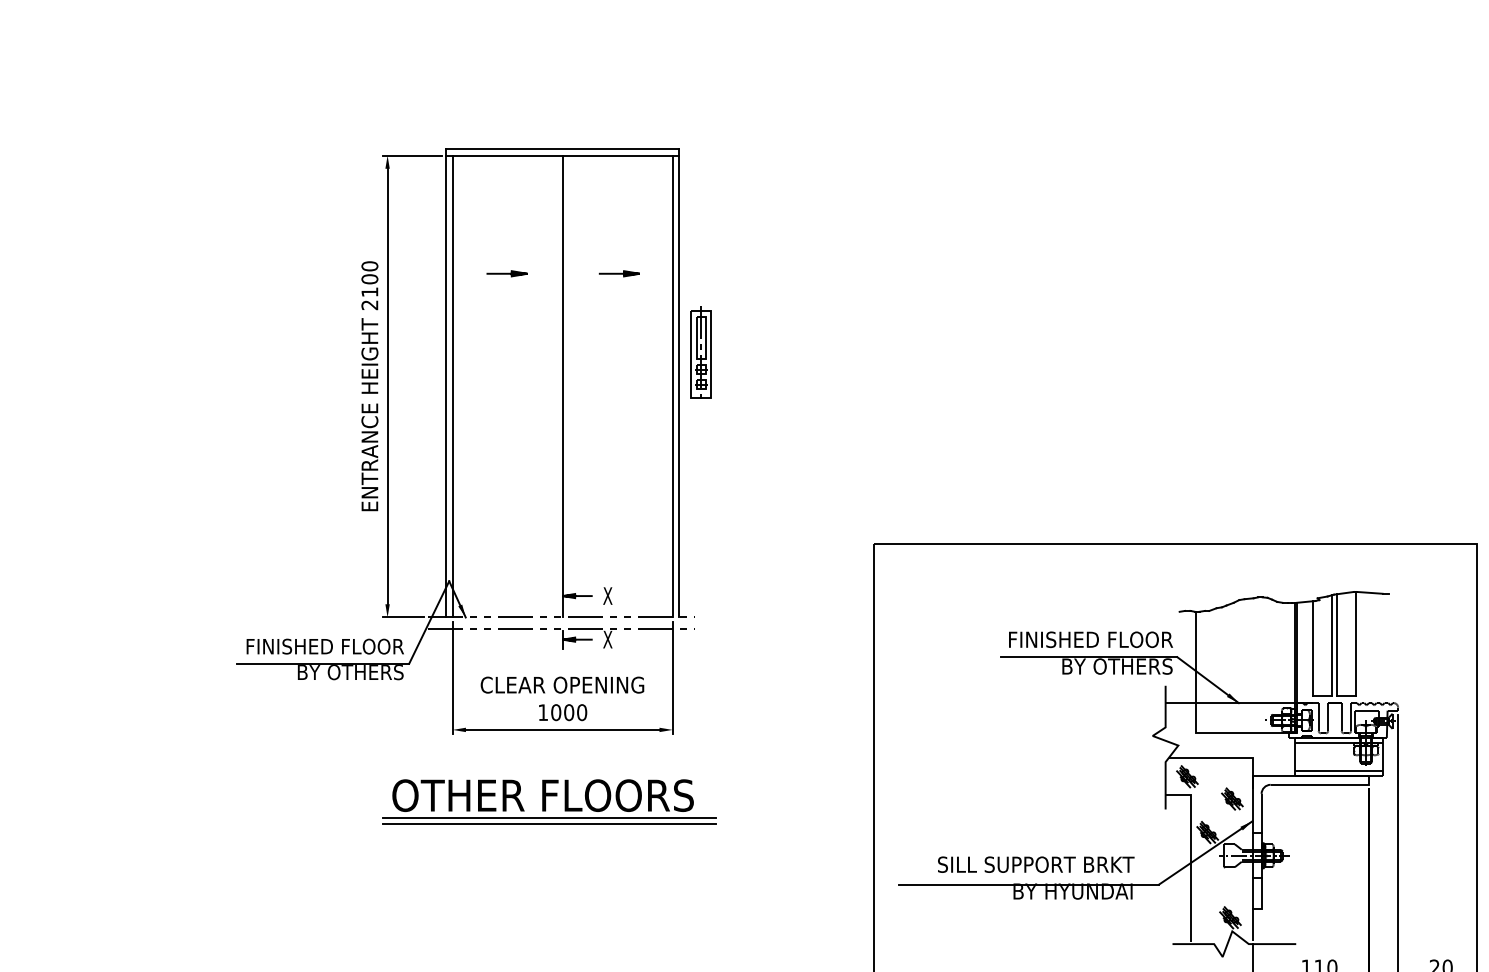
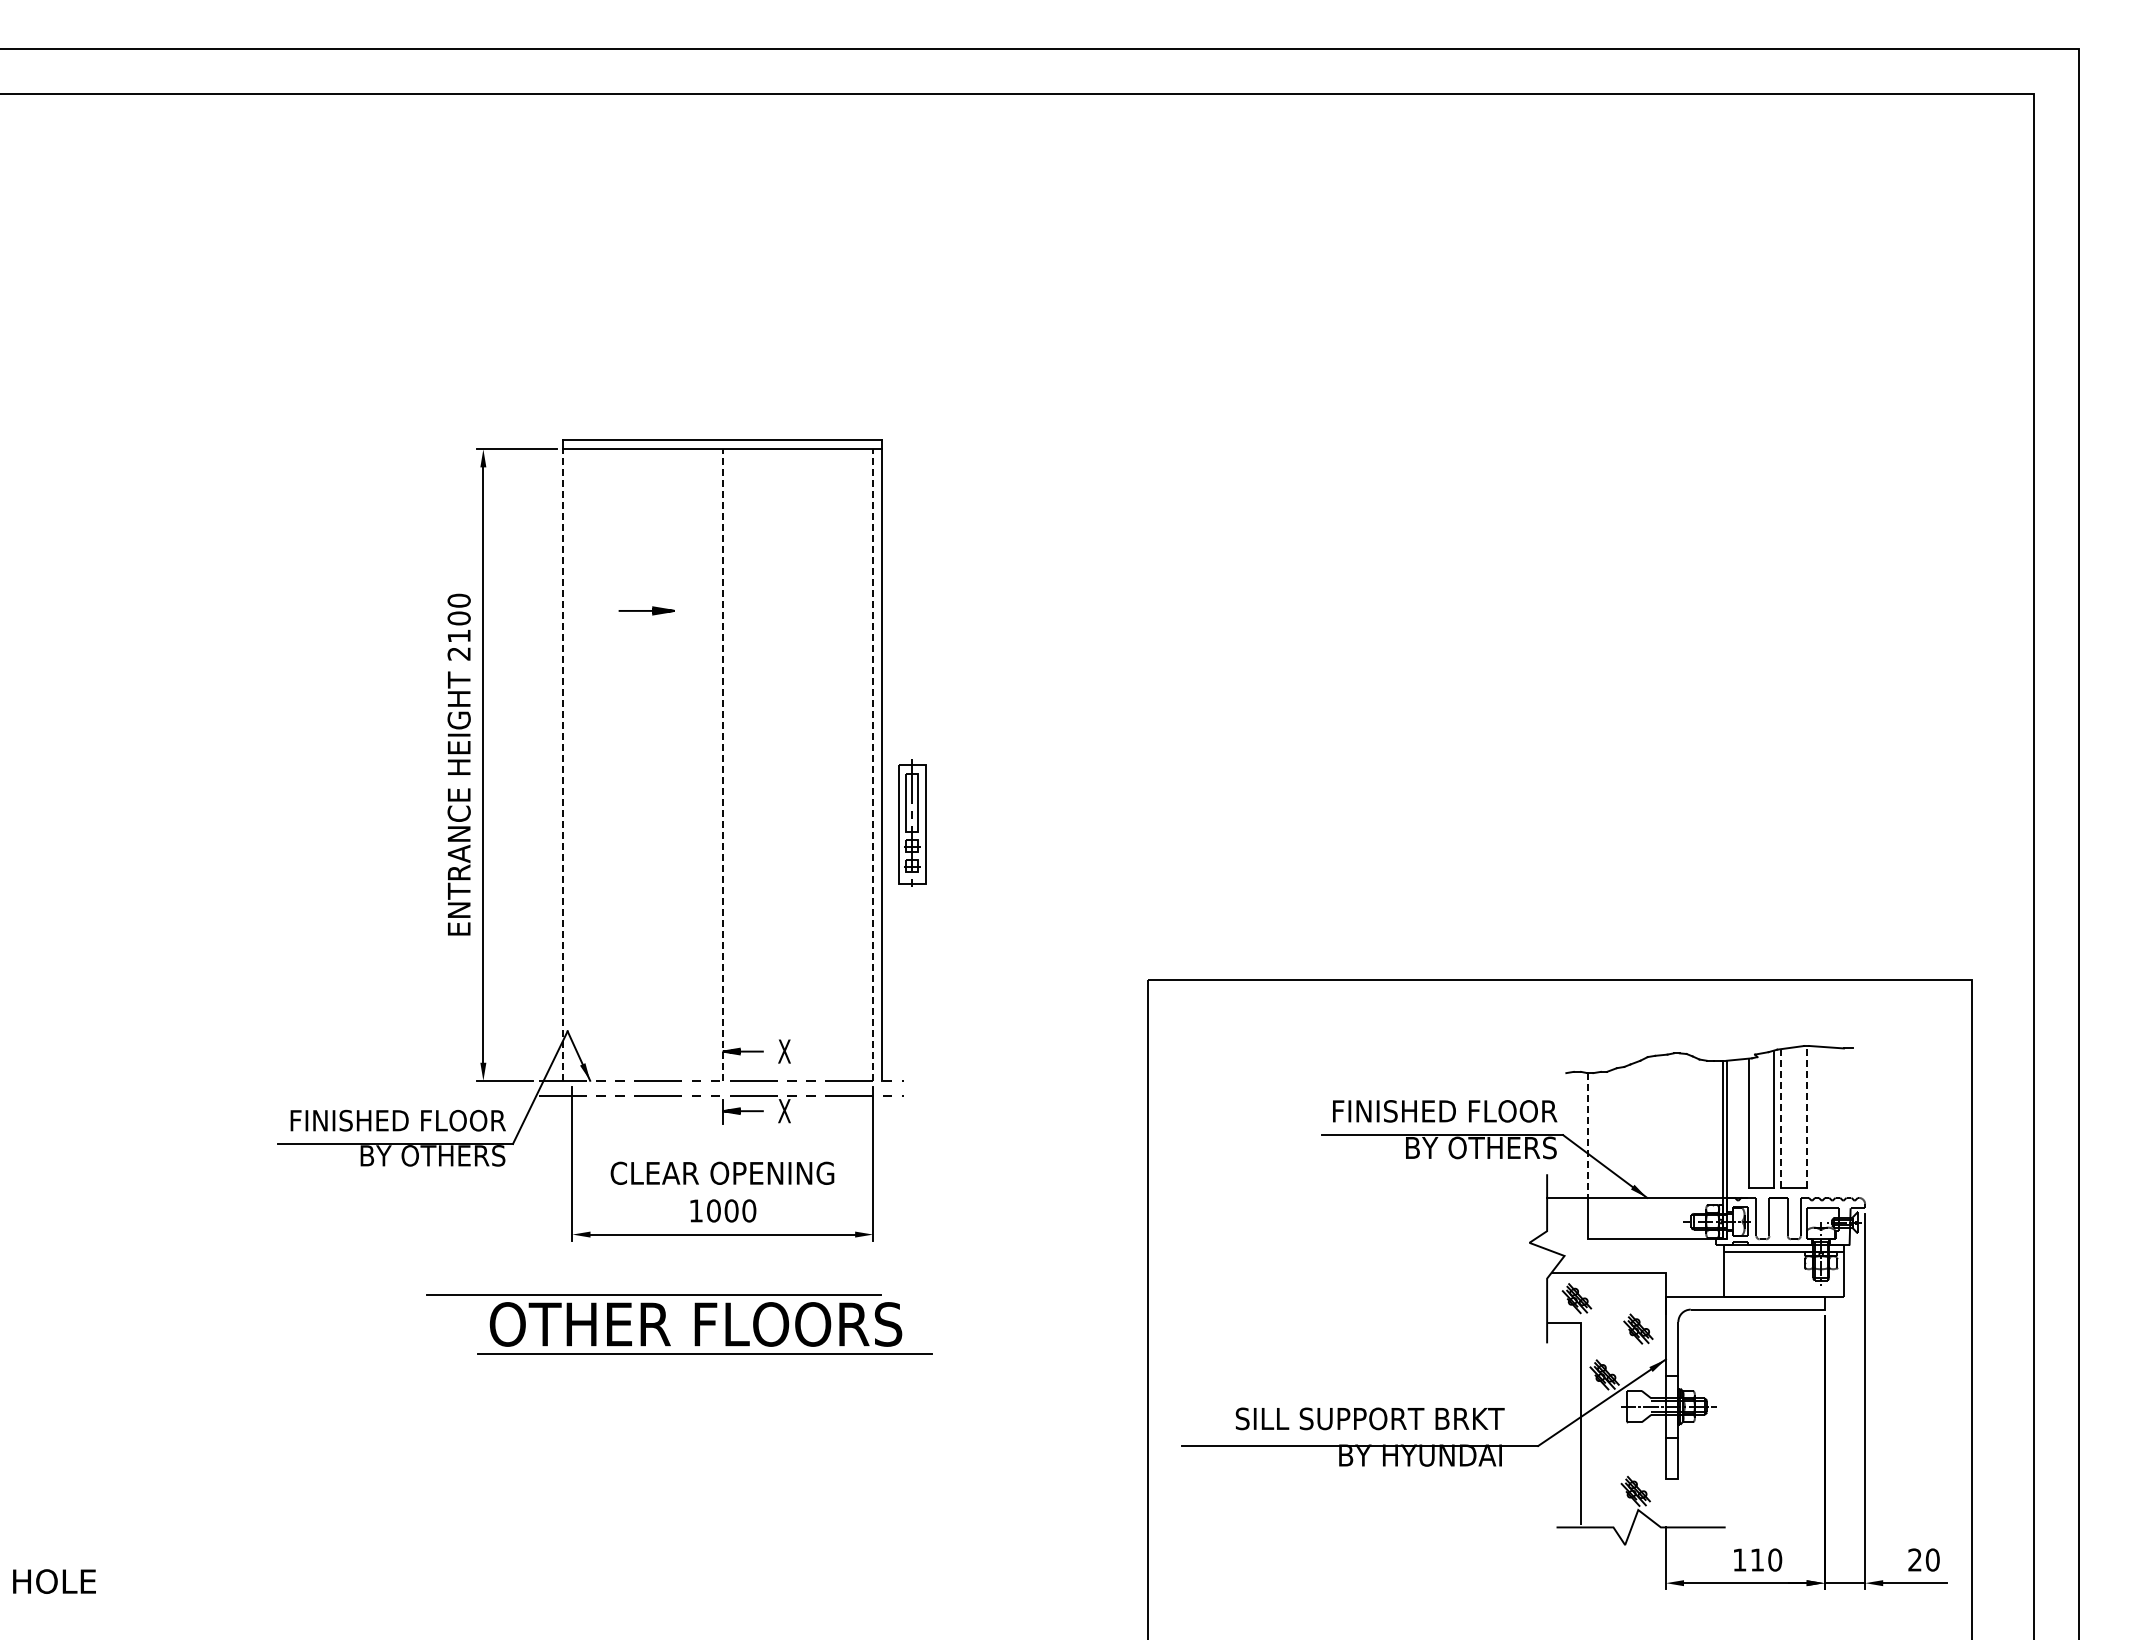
curve: (619, 273) -> (800, 610), removed
part: (701, 352) -> (912, 822), moved
line: (446, 386) -> (563, 765), solid -> dashed
line: (452, 386) -> (572, 764), removed
line: (562, 386) -> (722, 765), solid -> dashed
line: (672, 386) -> (873, 765), solid -> dashed
line: (1356, 643) -> (1807, 1116), solid -> dashed
line: (1337, 644) -> (1781, 1117), solid -> dashed
line: (1195, 658) -> (1588, 1136), solid -> dashed
line: (1338, 770) -> (1783, 1290), removed
line: (549, 823) -> (653, 1294), moved
line: (1252, 924) -> (1665, 1500), removed

